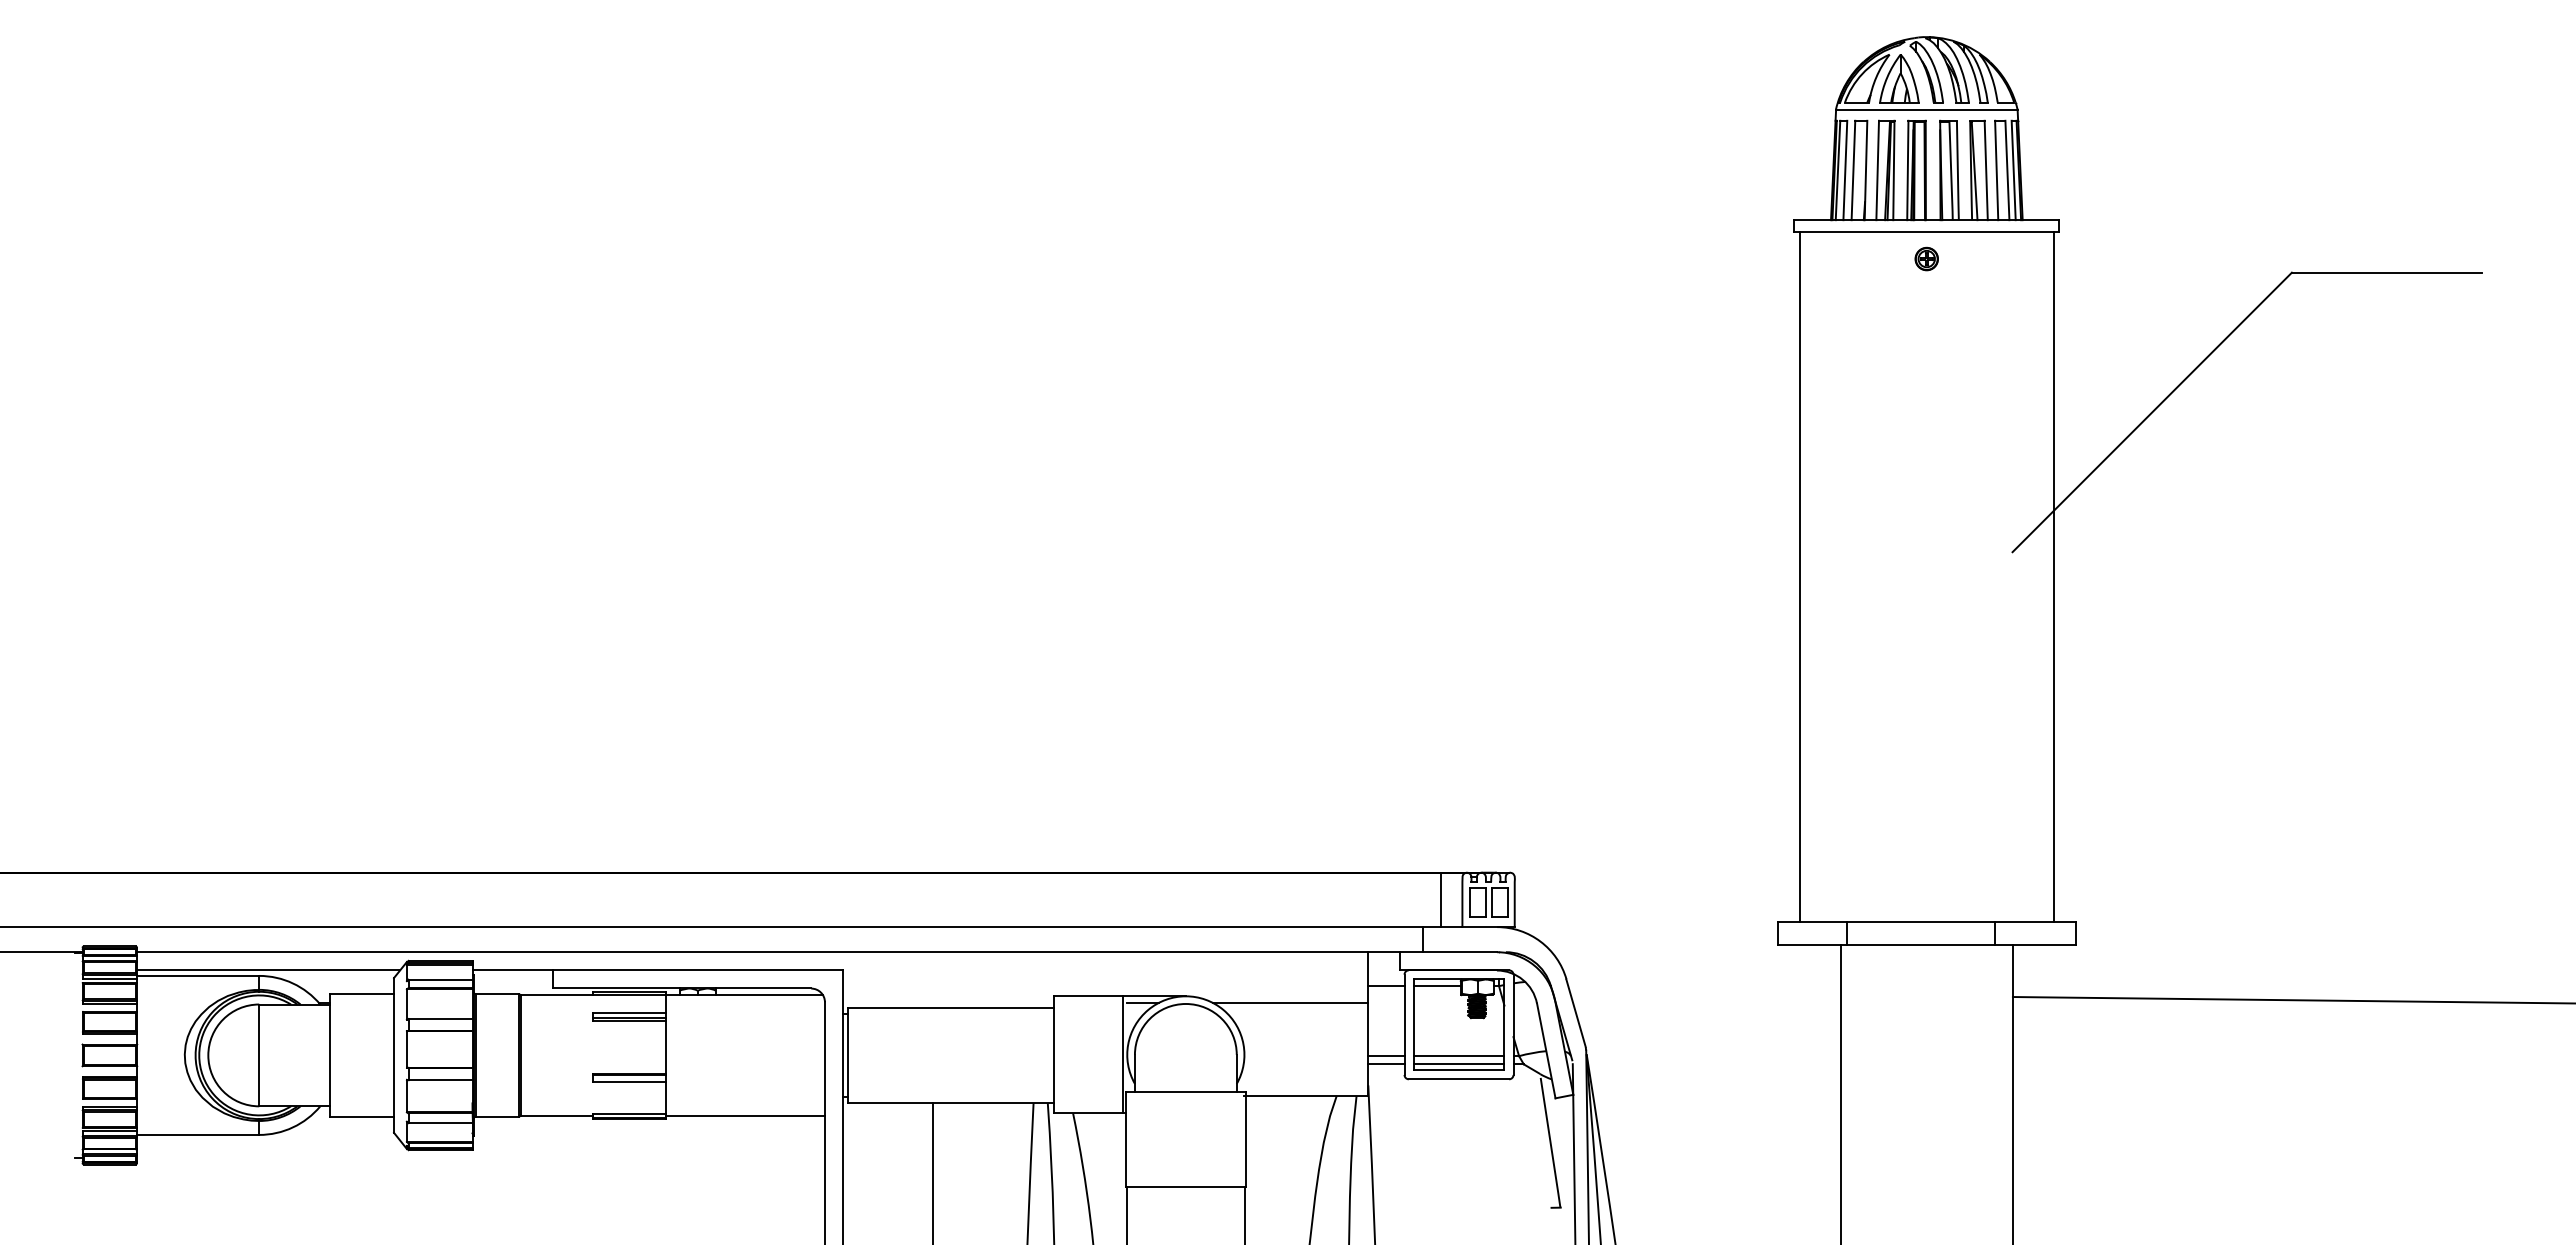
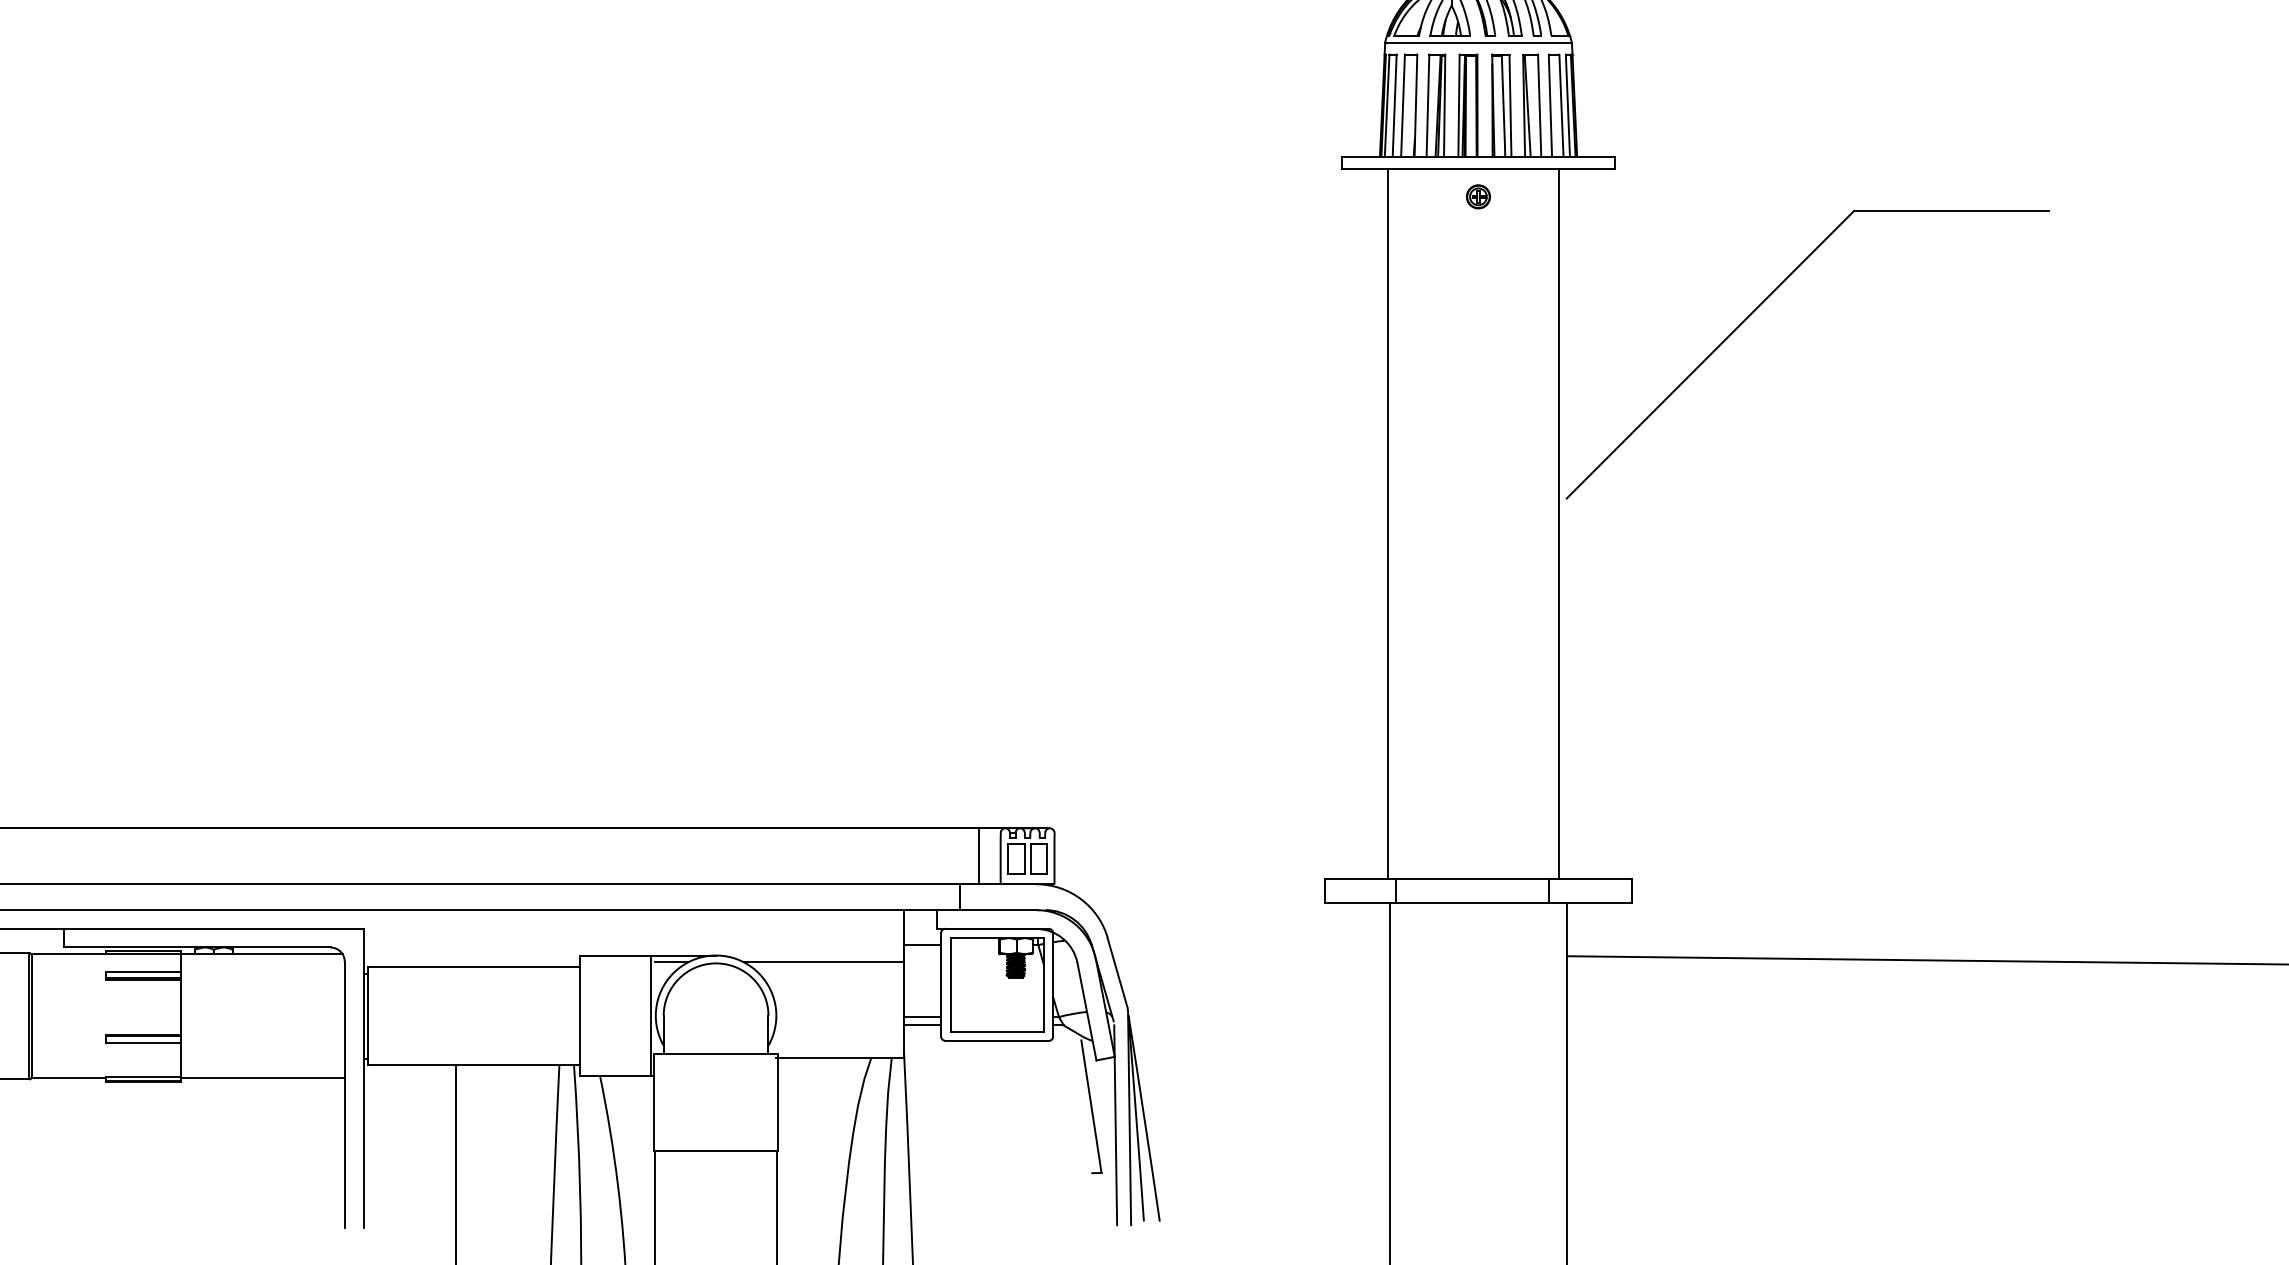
line: (1799, 576) -> (1387, 523), moved
line: (2054, 576) -> (1559, 523), moved
line: (1436, 986) -> (973, 945), removed
line: (1458, 1056) -> (996, 1017), removed
line: (1458, 1064) -> (996, 1025), removed

